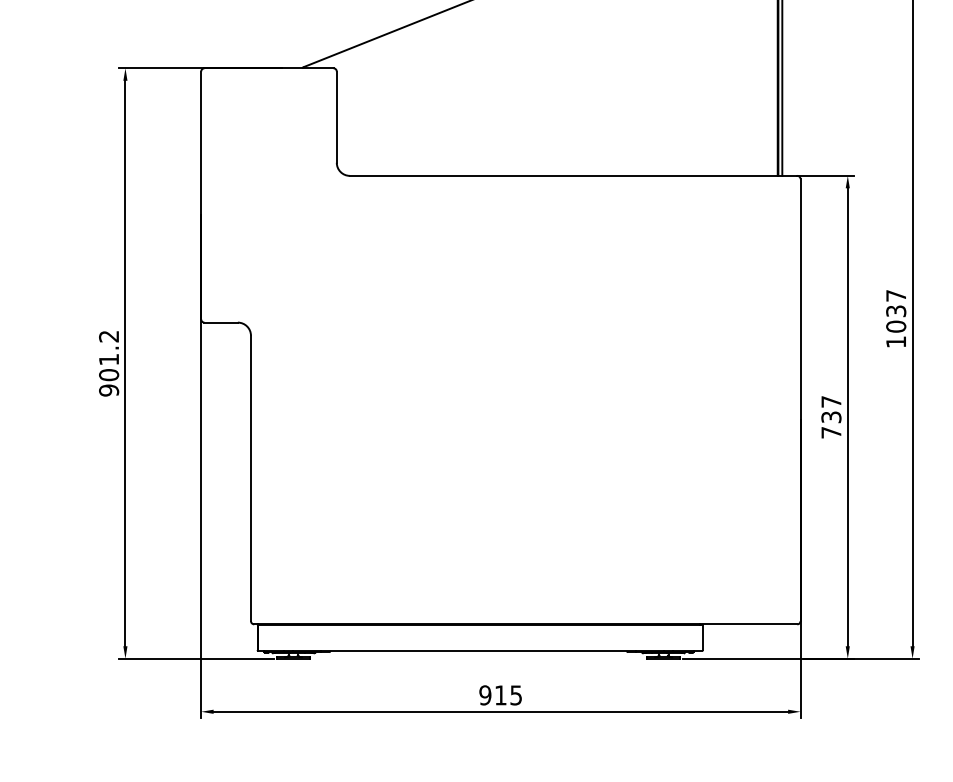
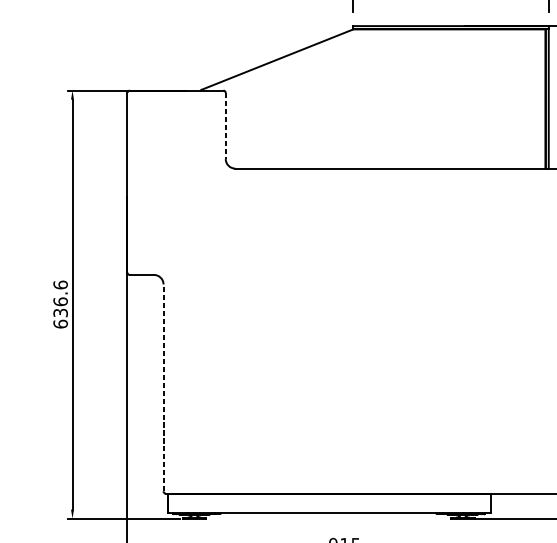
line: (336, 117) -> (225, 126), solid -> dashed
text: (109, 363) -> (60, 304), 901.2 -> 636.6
line: (250, 478) -> (163, 387), solid -> dashed

